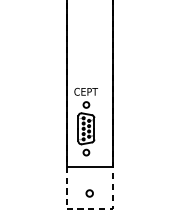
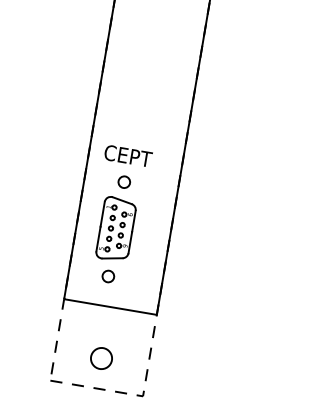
circle: (89, 193) -> (100, 358), size x1.6

